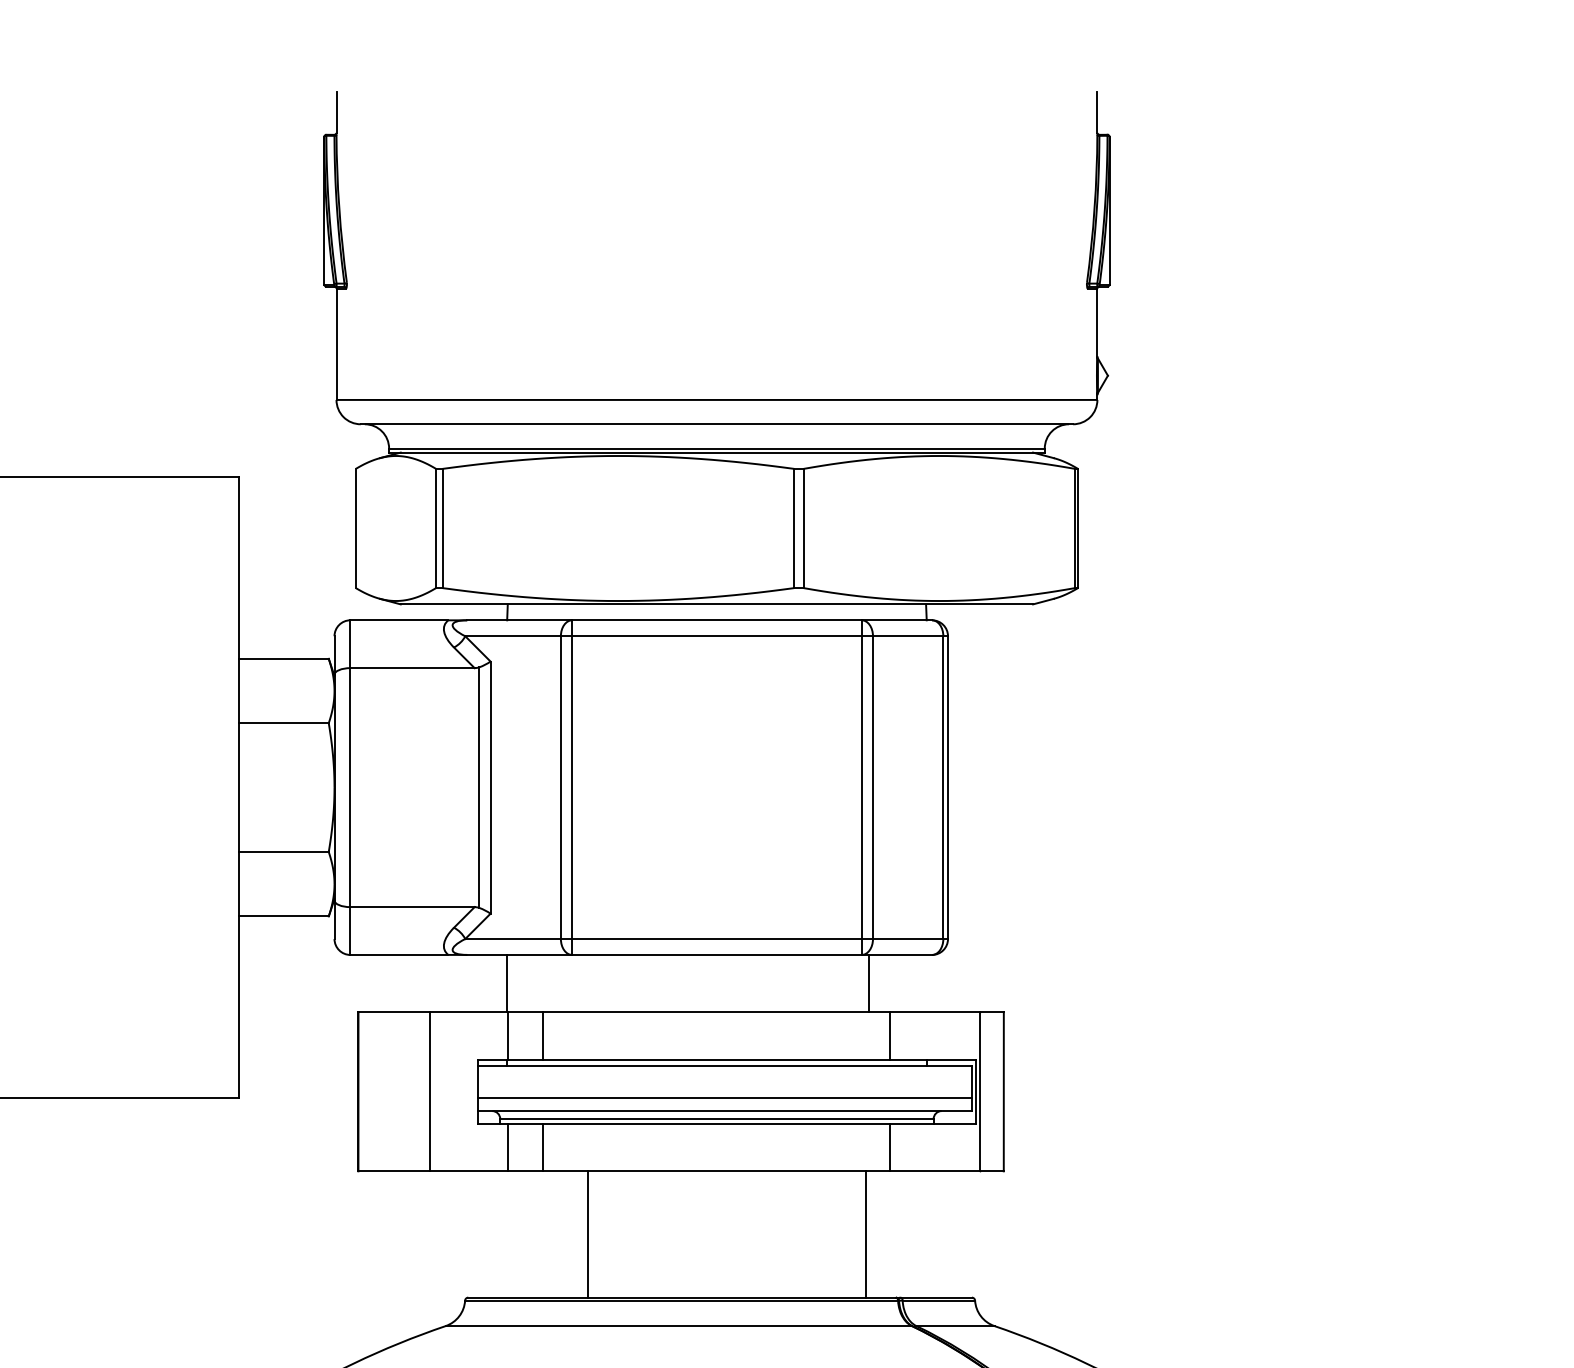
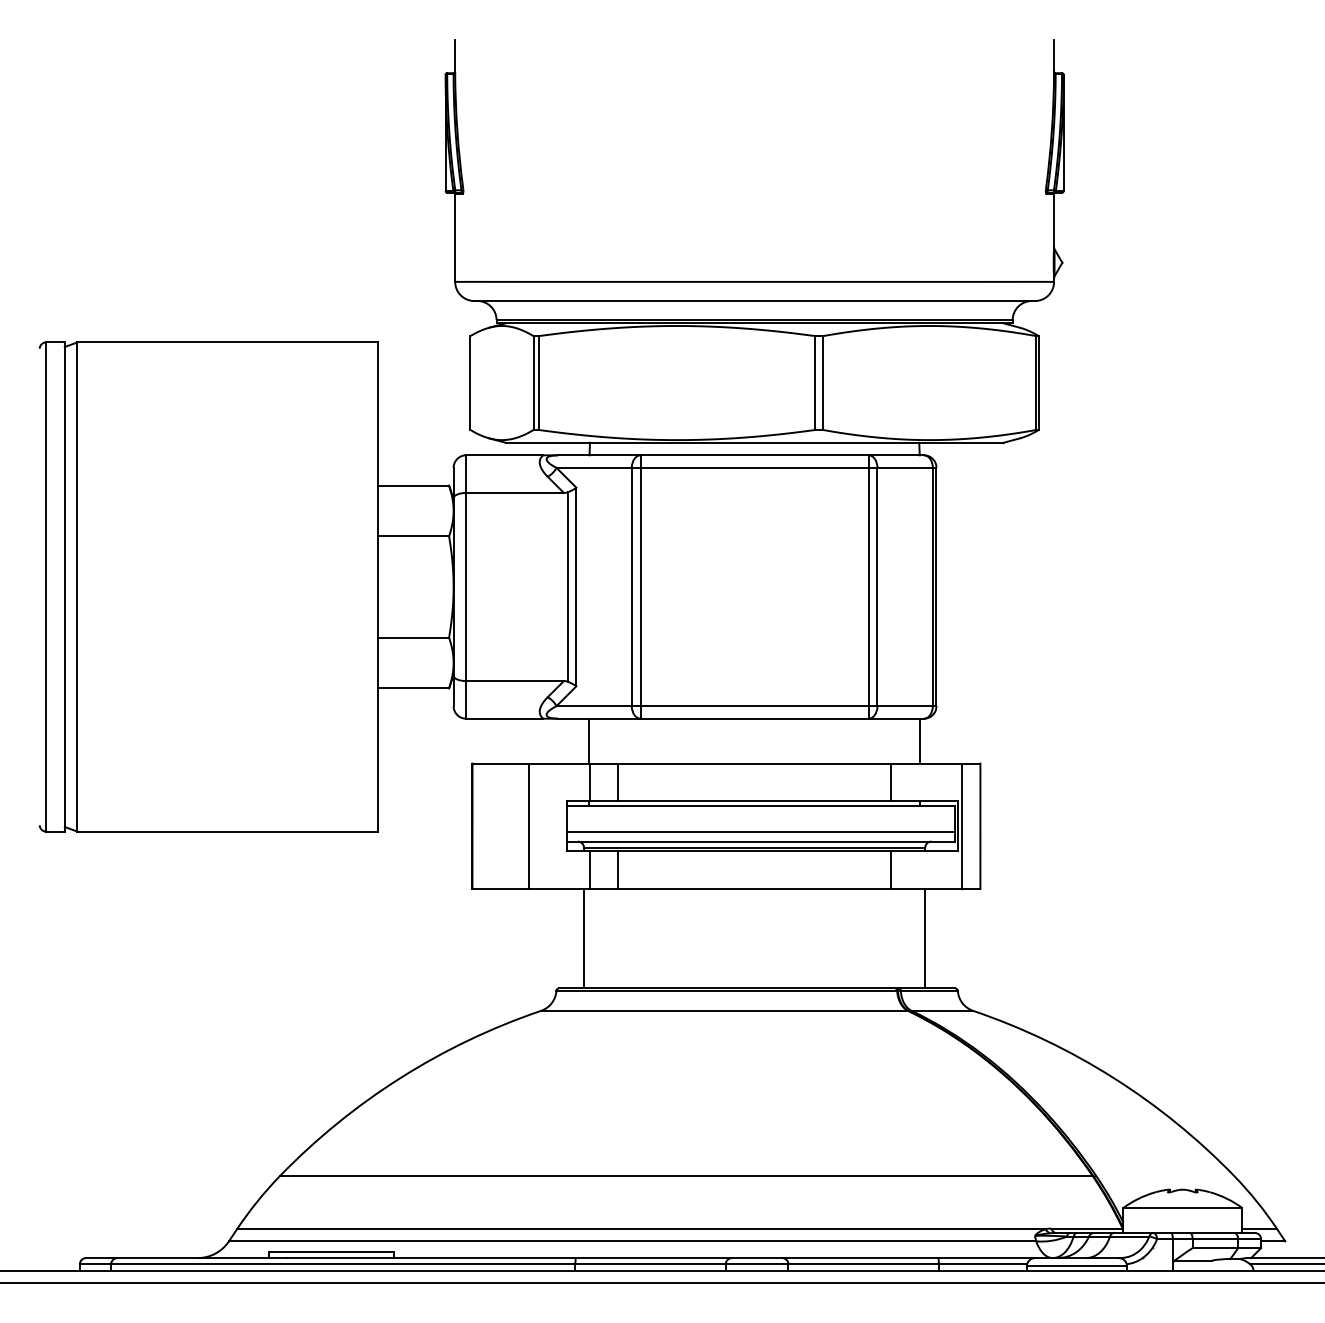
line: (869, 982) -> (920, 740), moved
line: (588, 1234) -> (584, 938), moved
line: (866, 1234) -> (925, 938), moved

